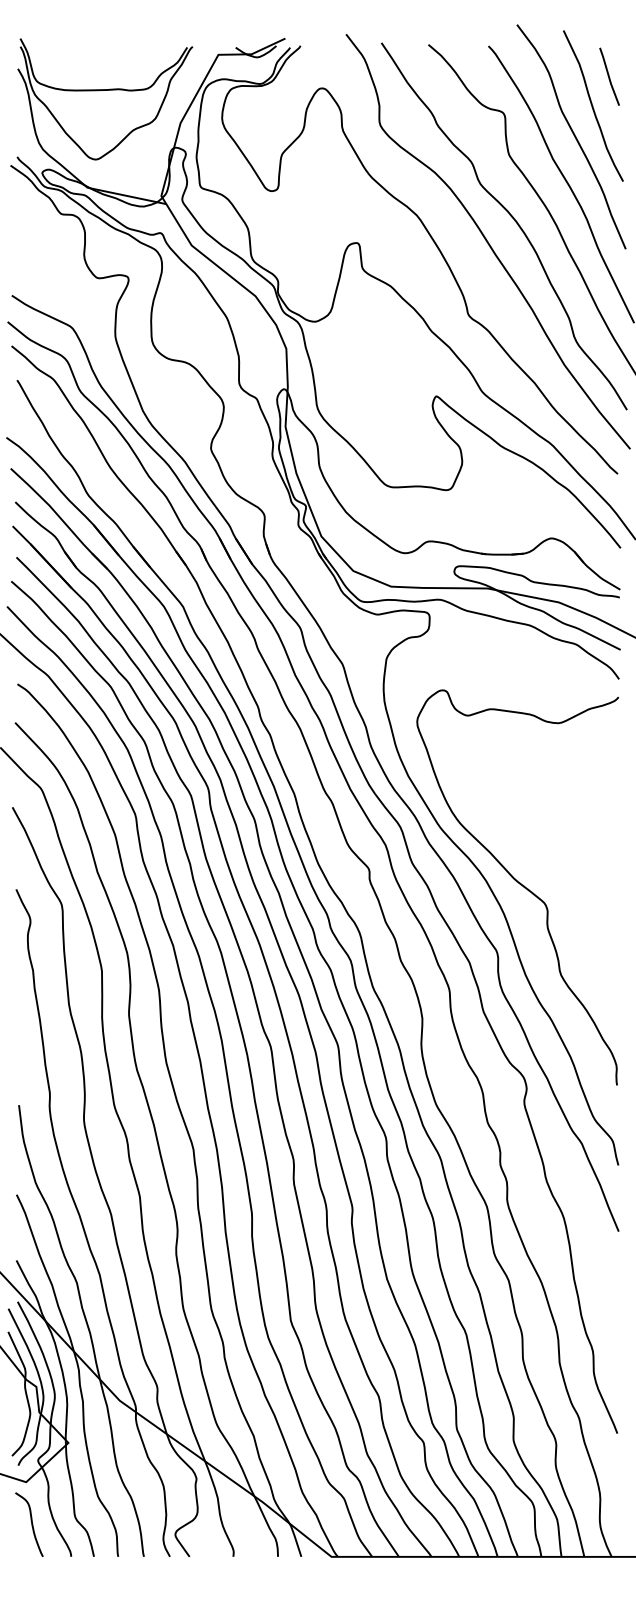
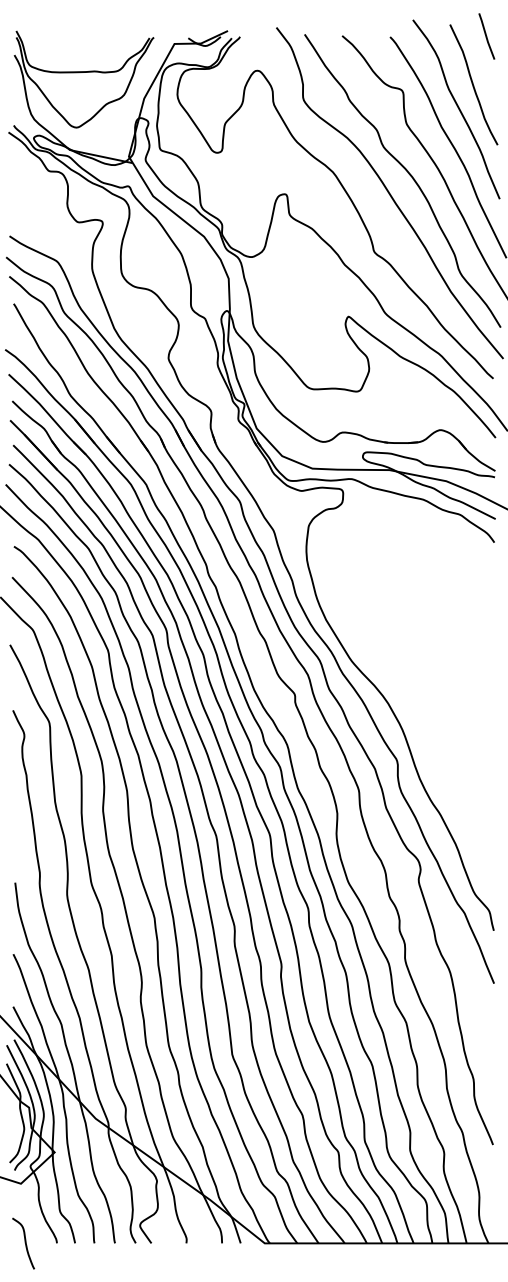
line: (609, 76) -> (486, 36), moved
curve: (518, 884) -> (414, 706), removed
curve: (30, 1523) -> (24, 1242), moved

